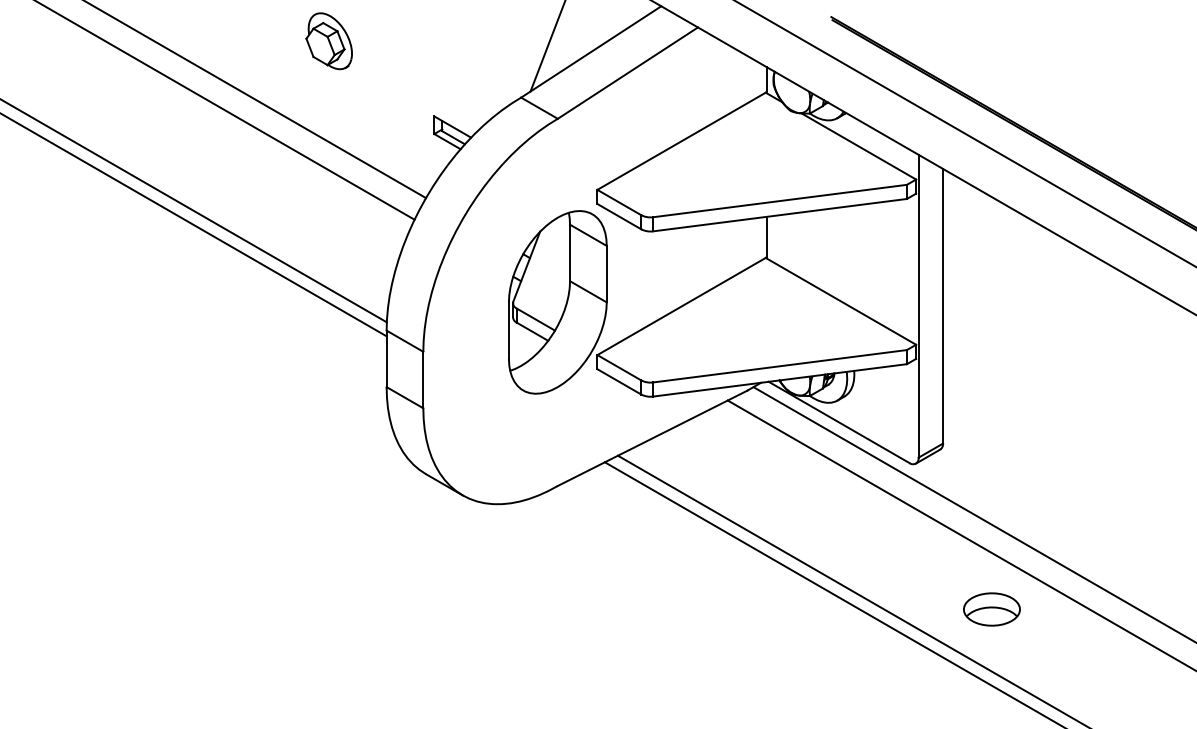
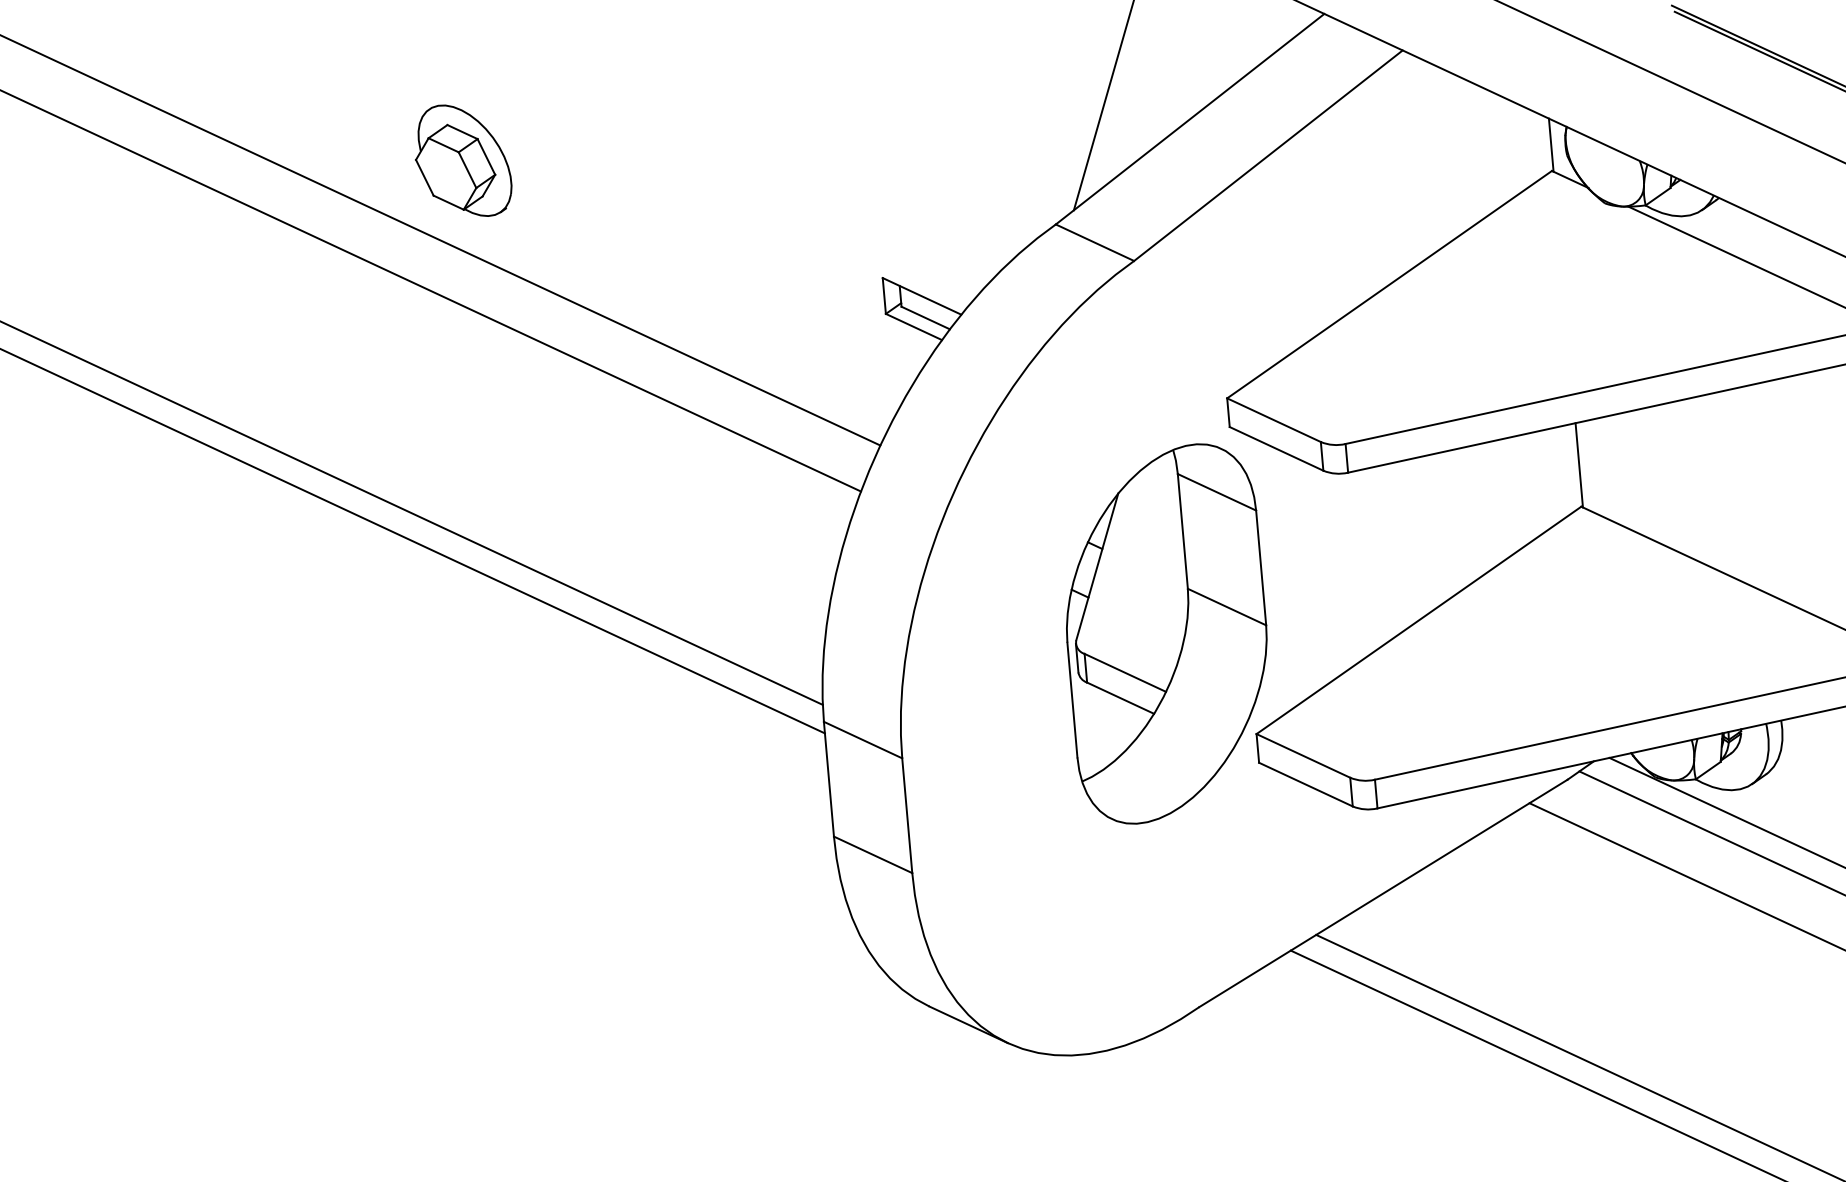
part: (328, 41) -> (461, 161), moved

